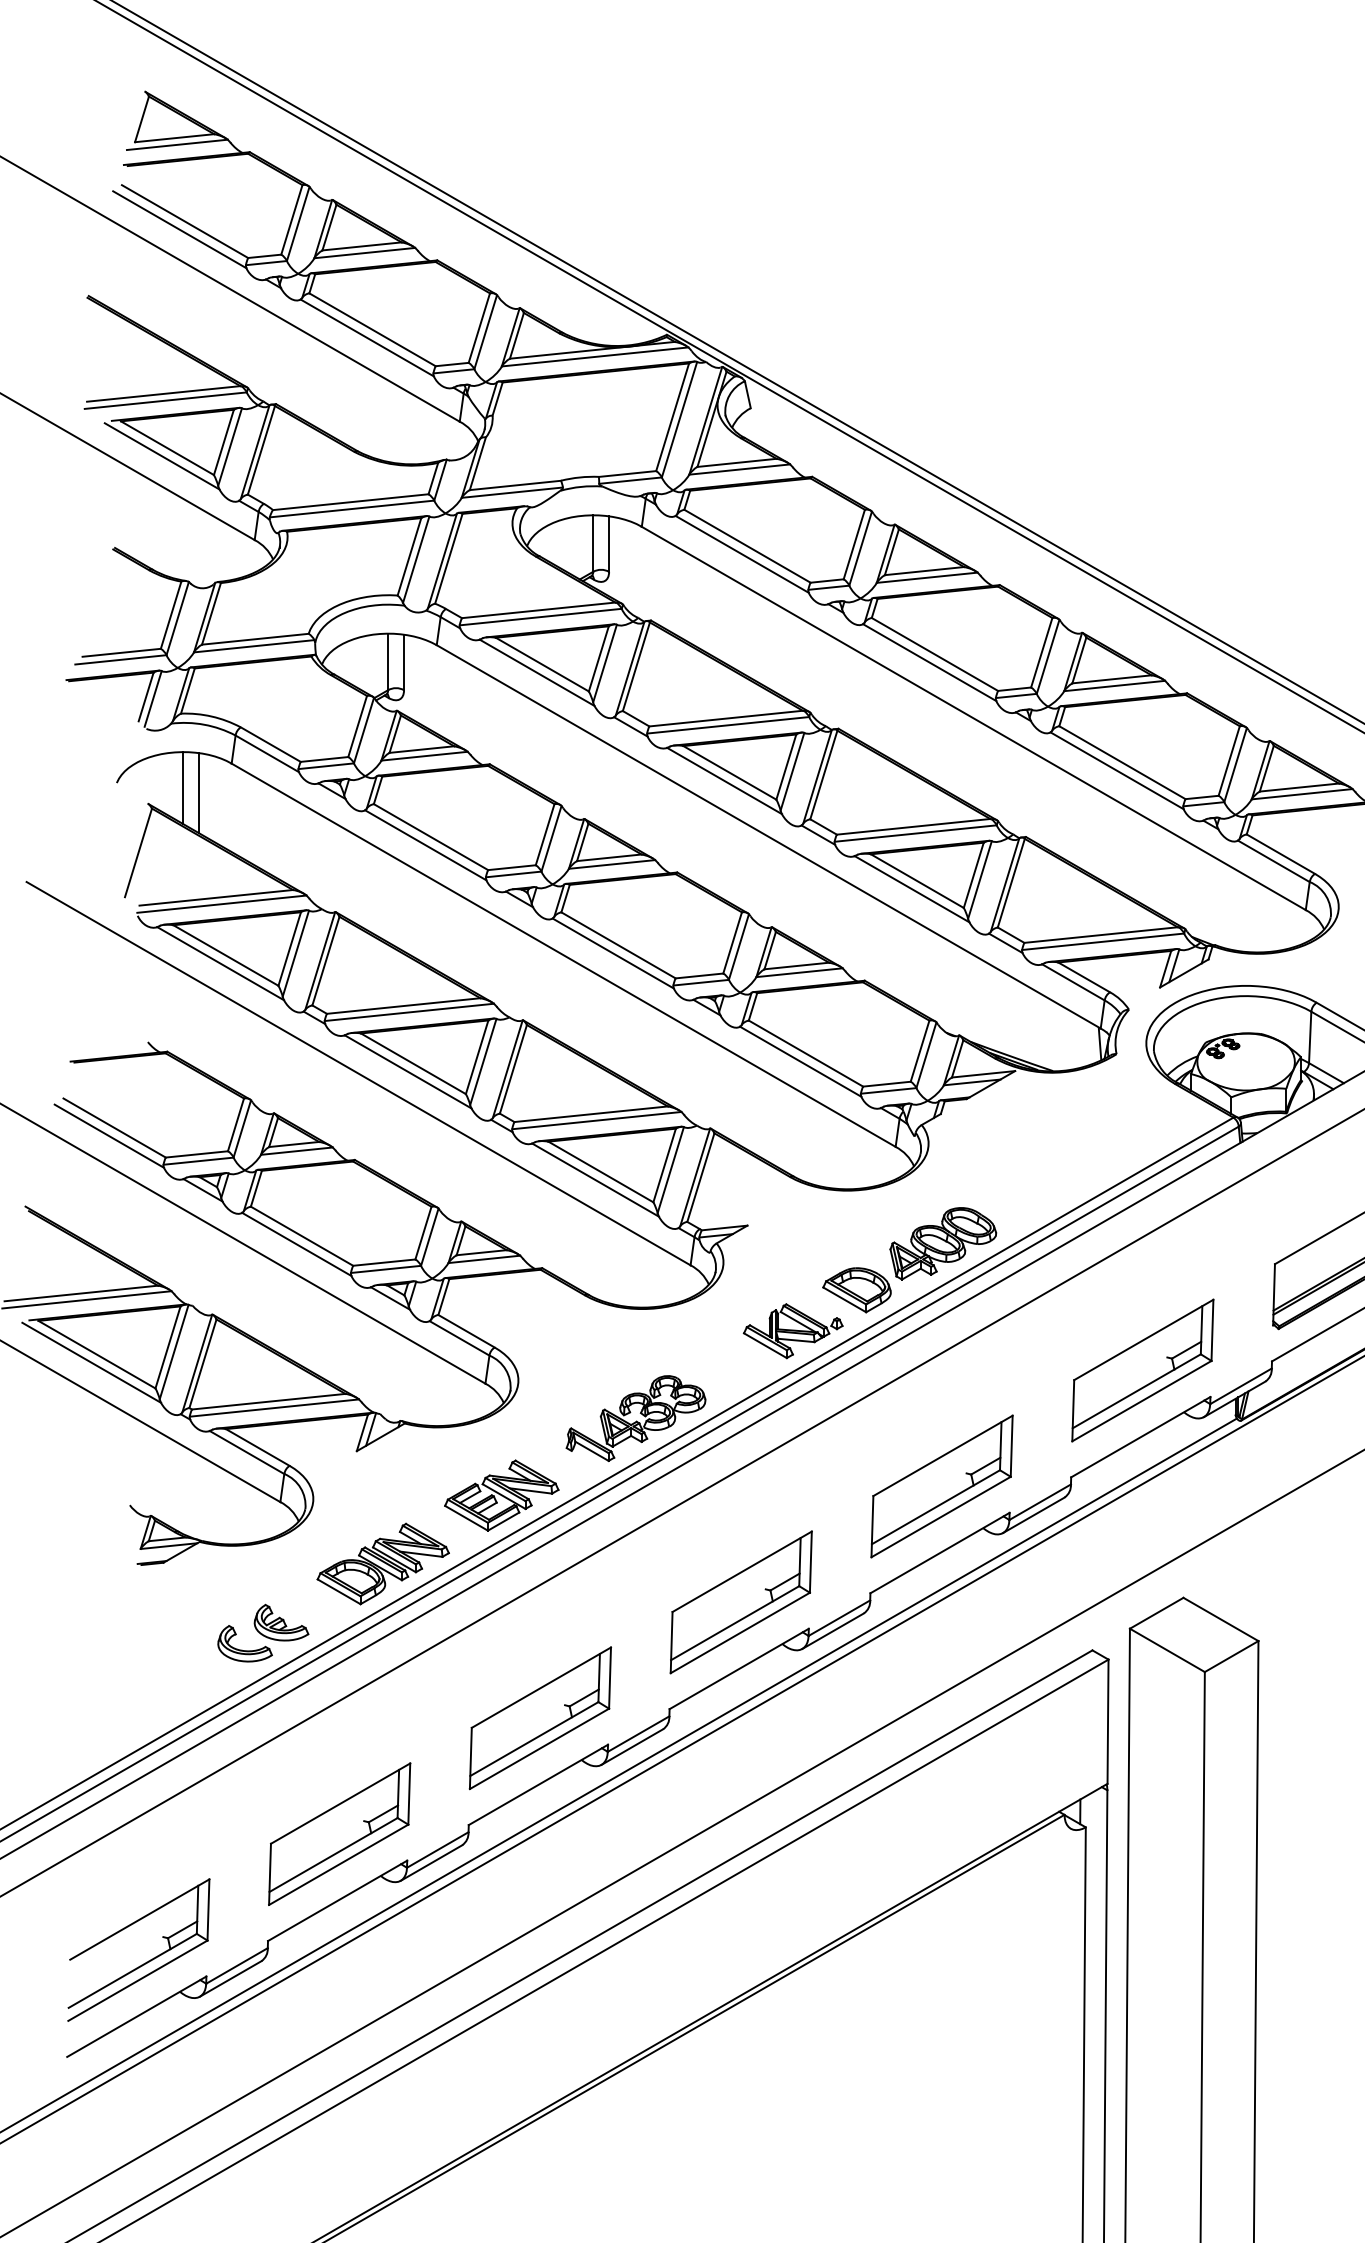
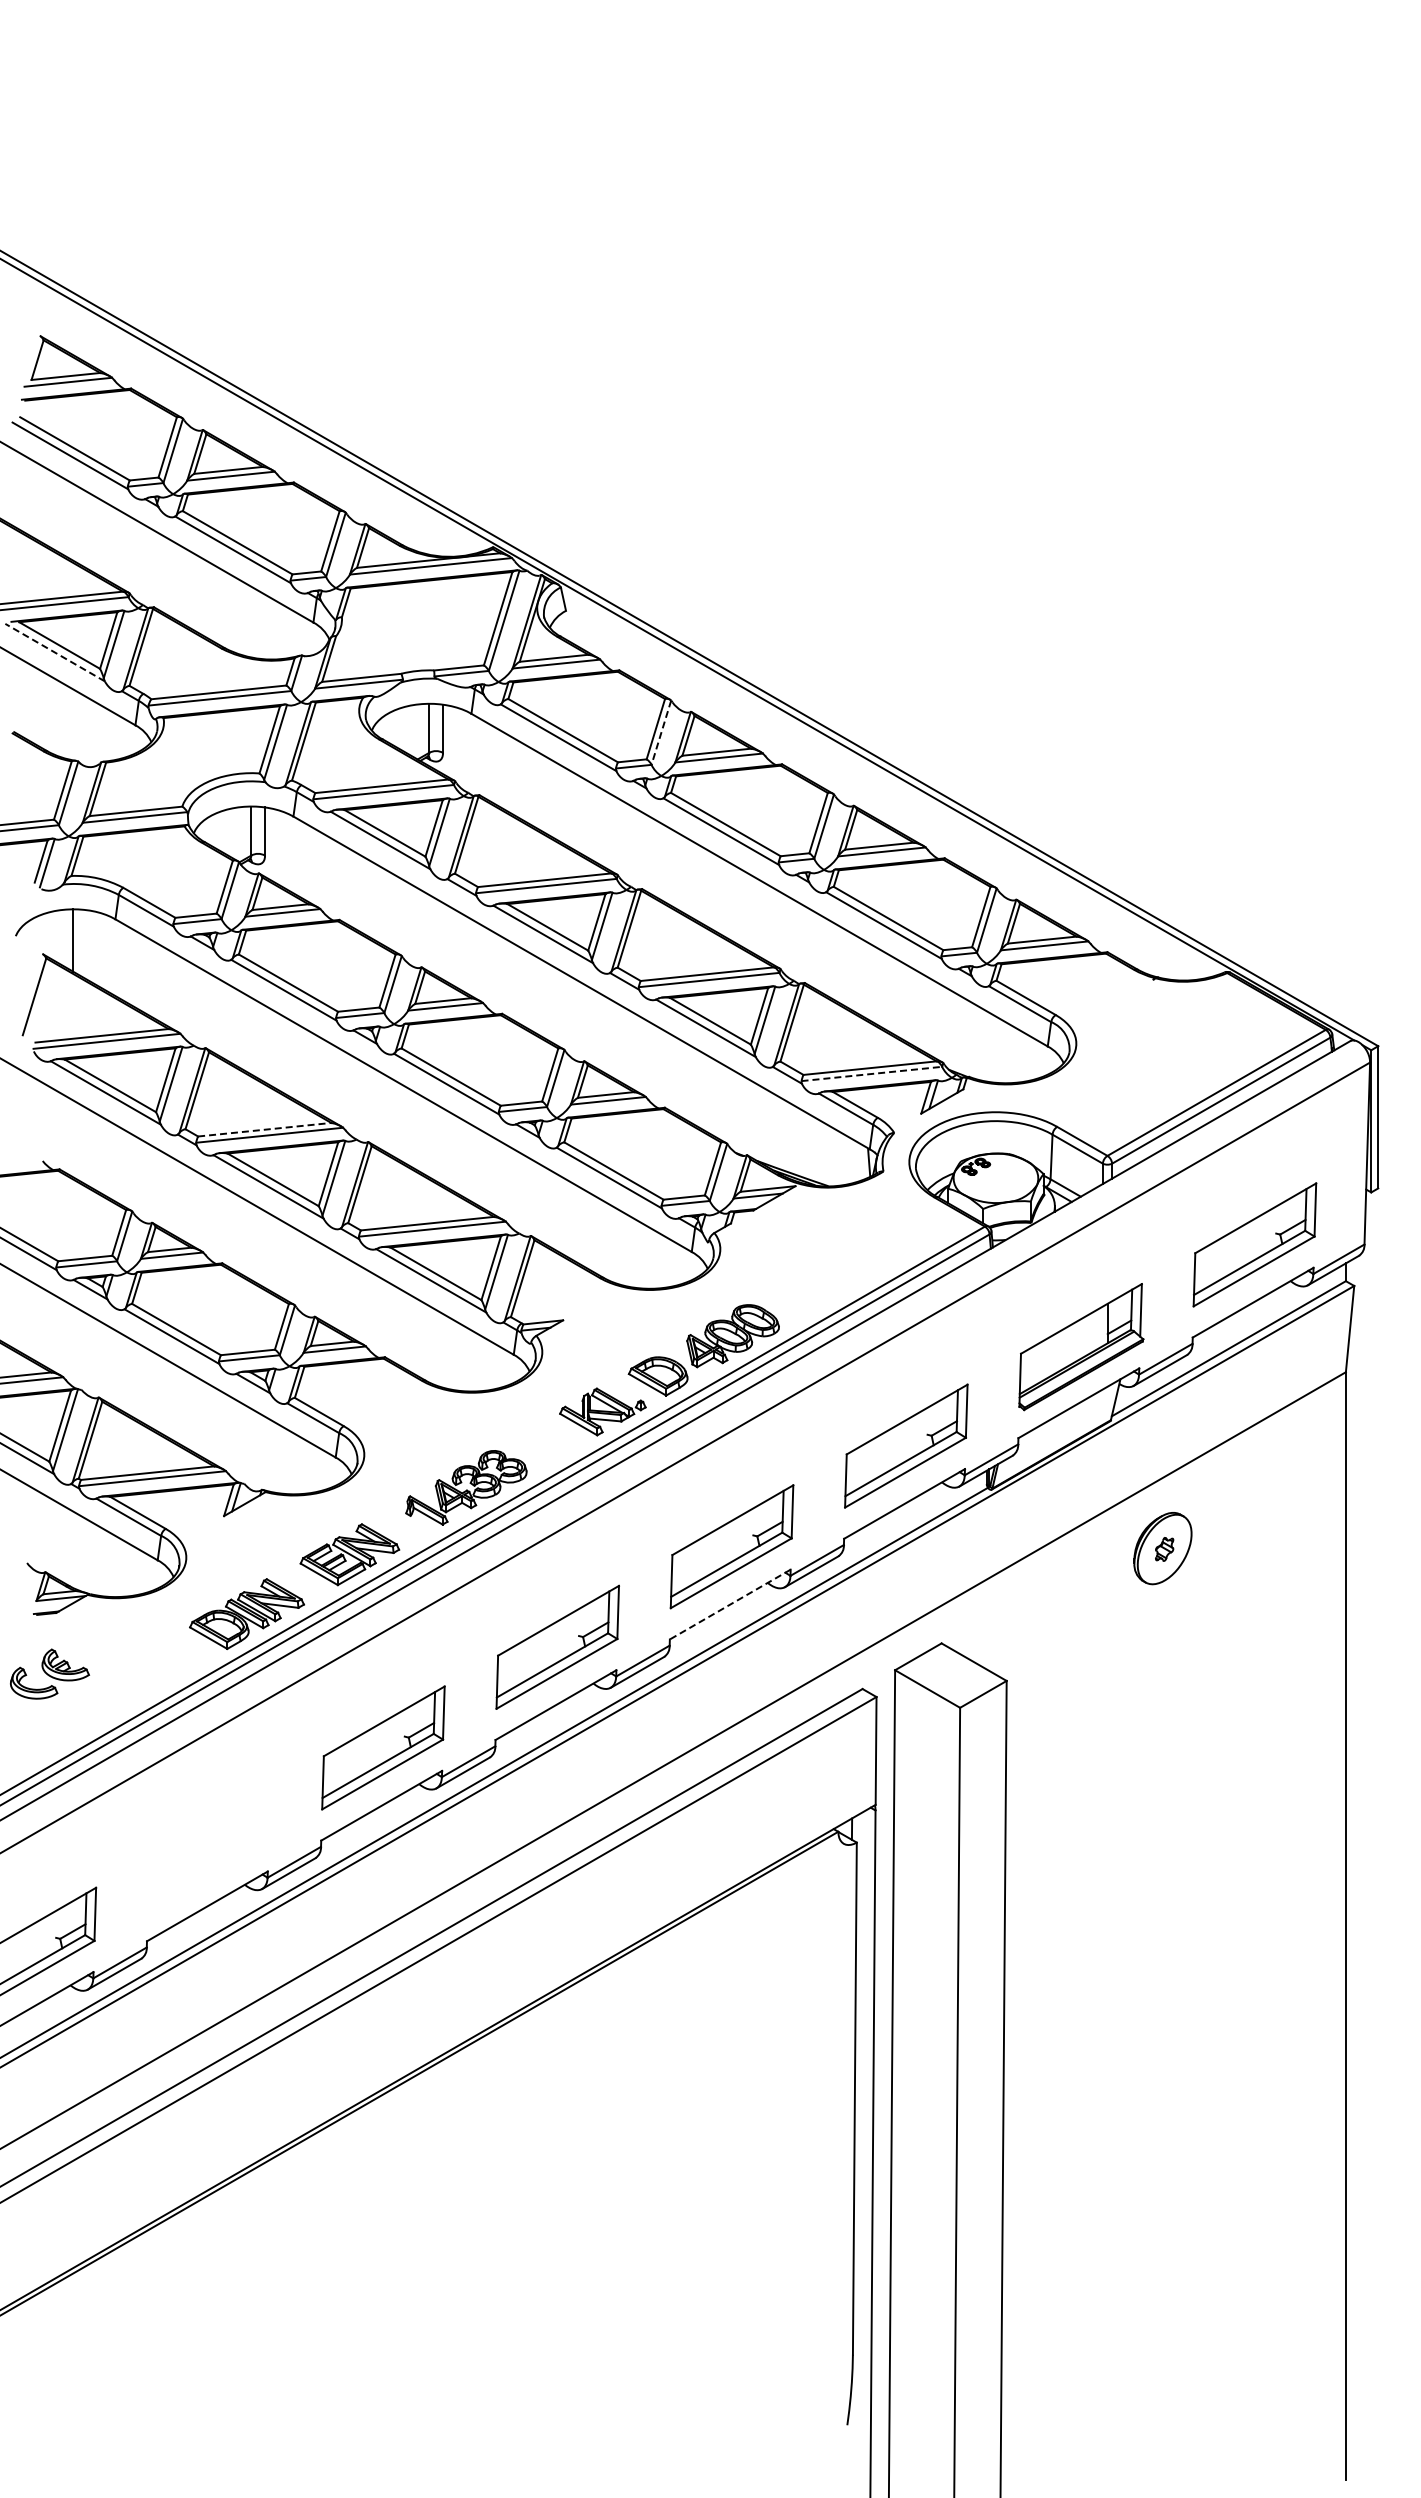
line: (161, 456) -> (54, 652), solid -> dashed
line: (860, 548) -> (661, 732), solid -> dashed
line: (199, 792) -> (87, 944), removed
line: (1102, 941) -> (871, 1073), solid -> dashed
line: (403, 1005) -> (264, 1129), solid -> dashed
line: (940, 1553) -> (730, 1604), solid -> dashed
part: (262, 1632) -> (49, 1673), moved
part: (338, 1834) -> (208, 1848), removed

